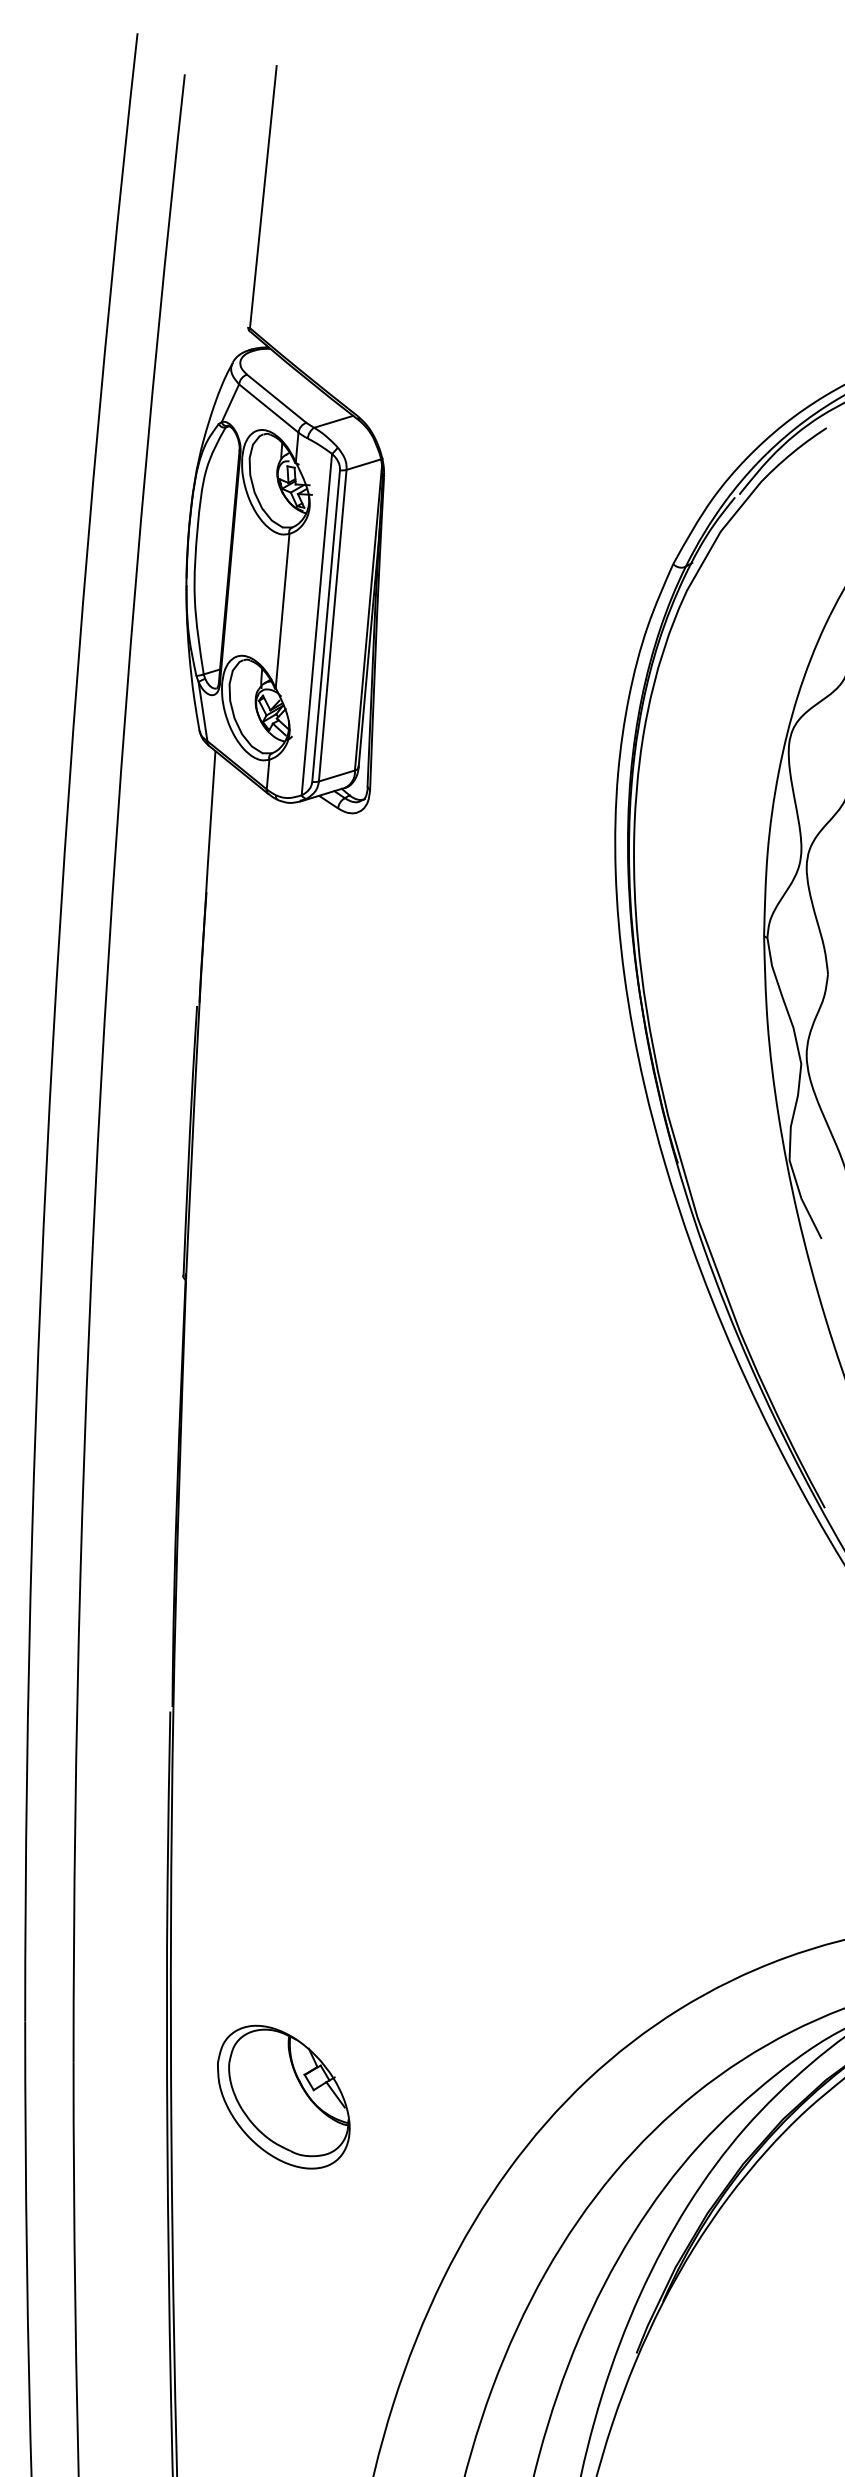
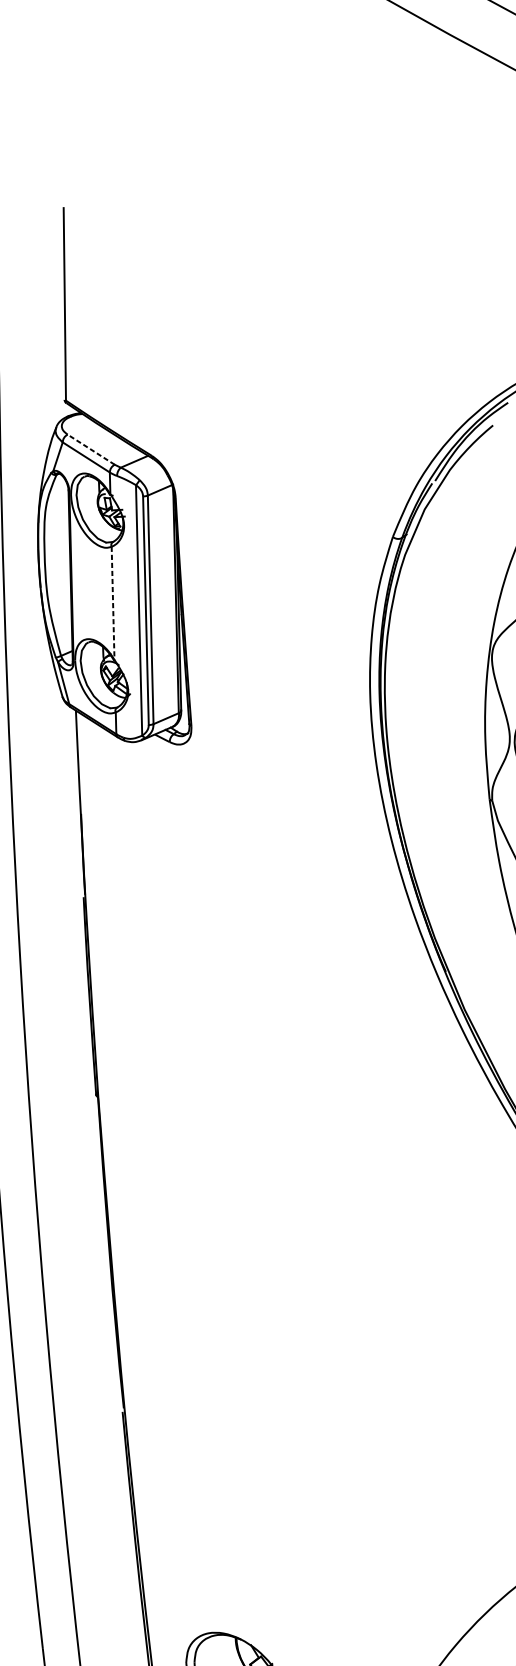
line: (276, 398) -> (91, 449), solid -> dashed
line: (282, 611) -> (113, 603), solid -> dashed

